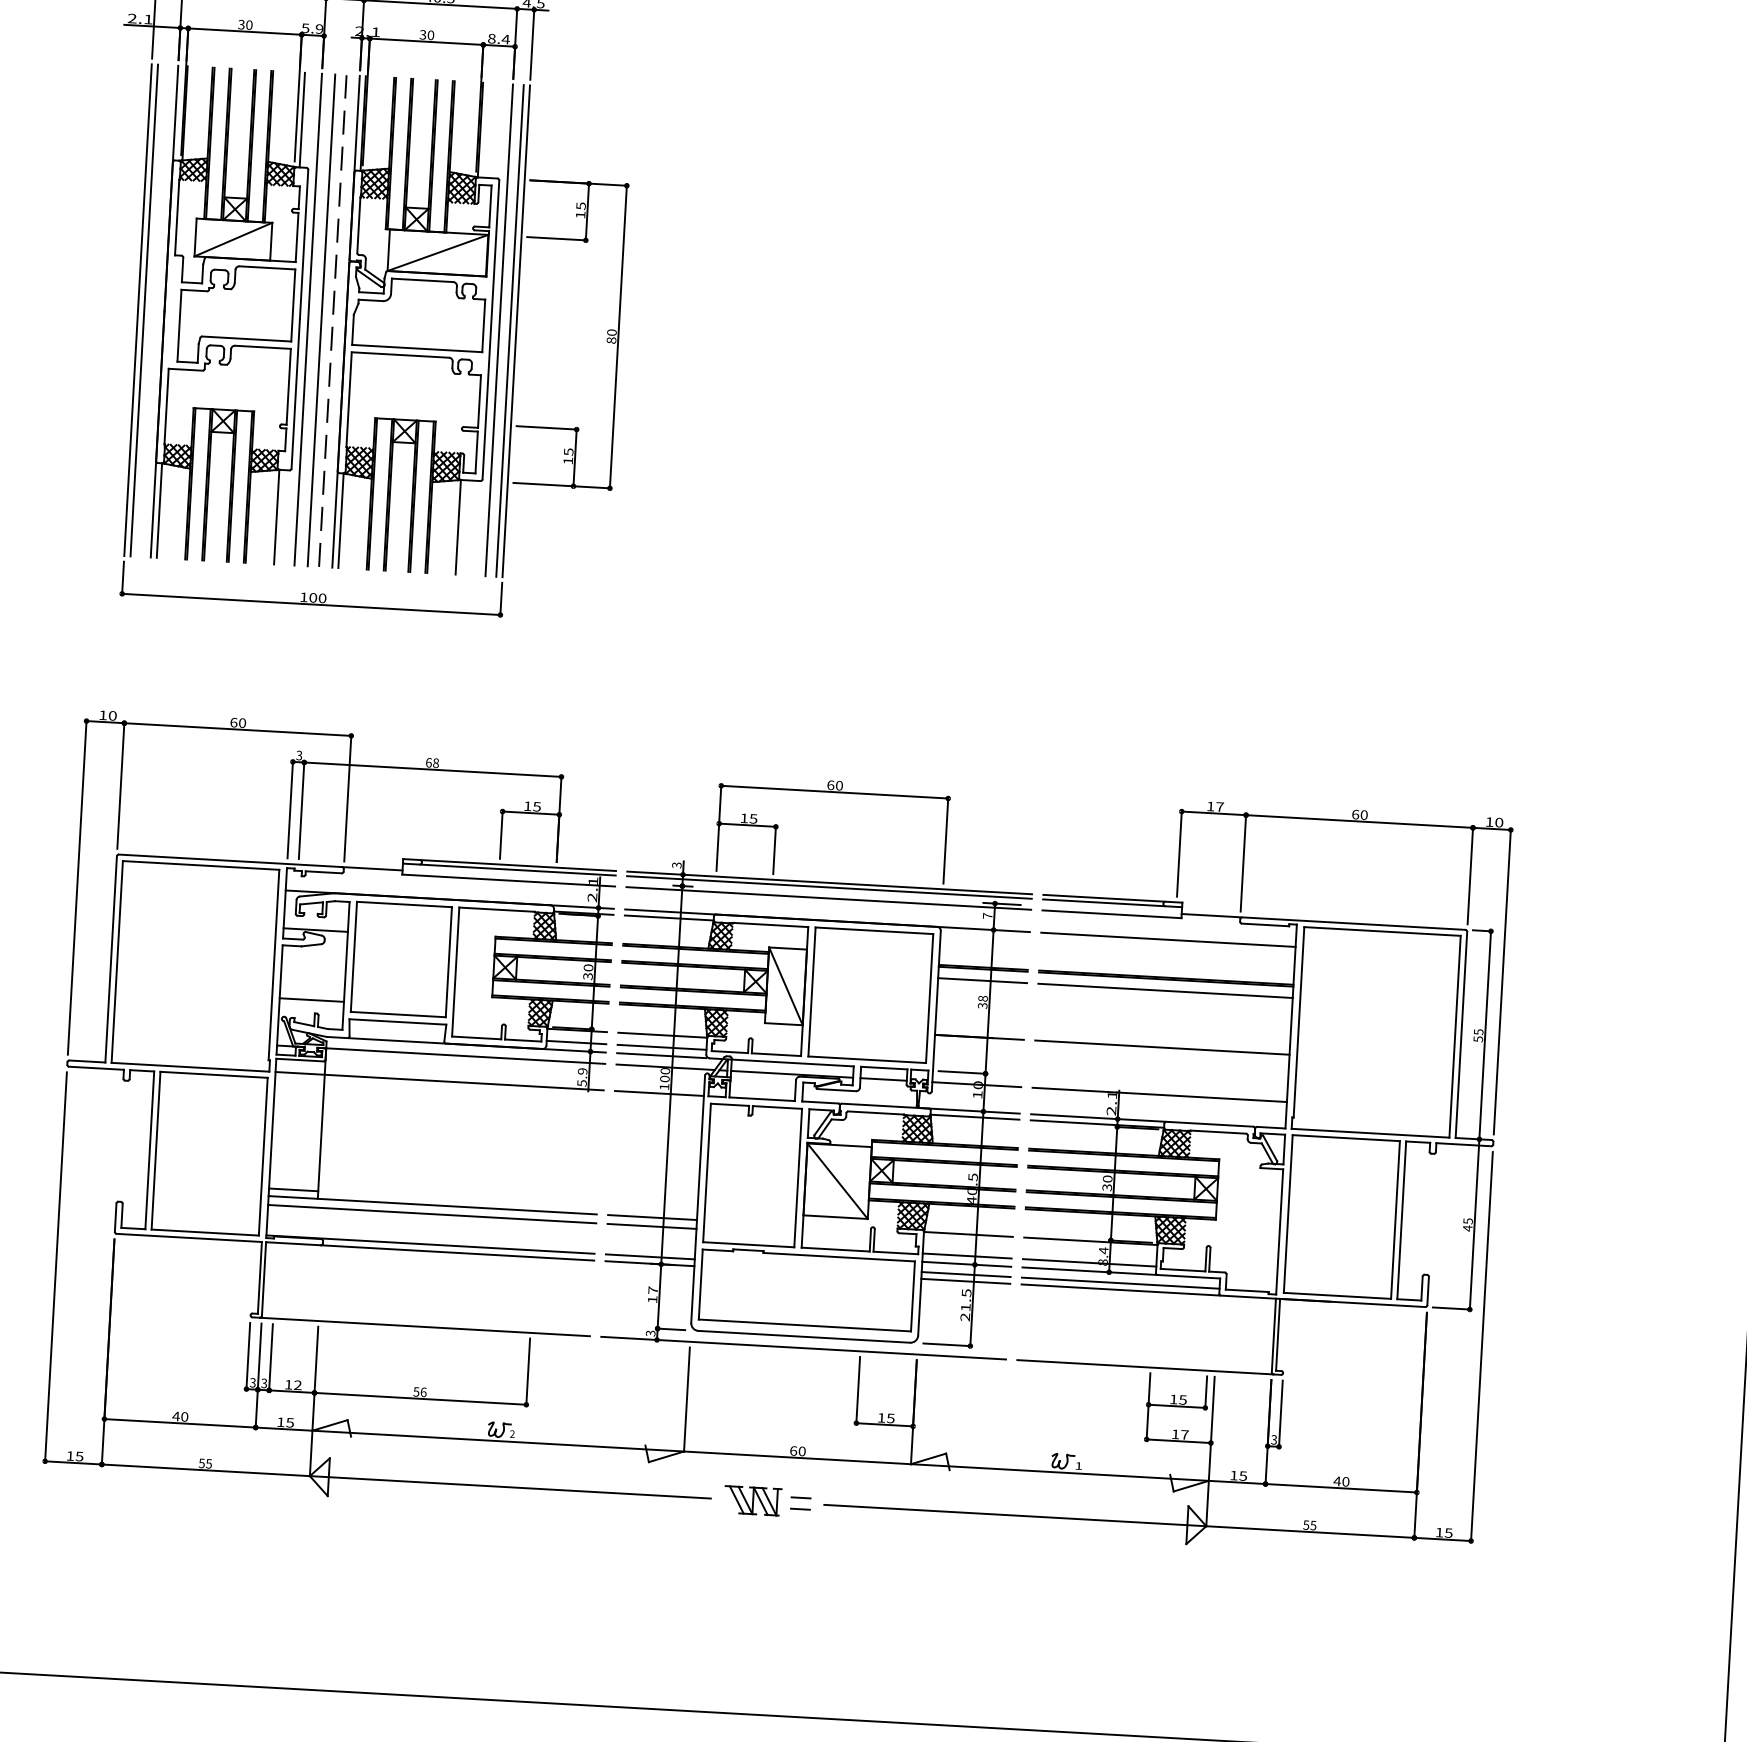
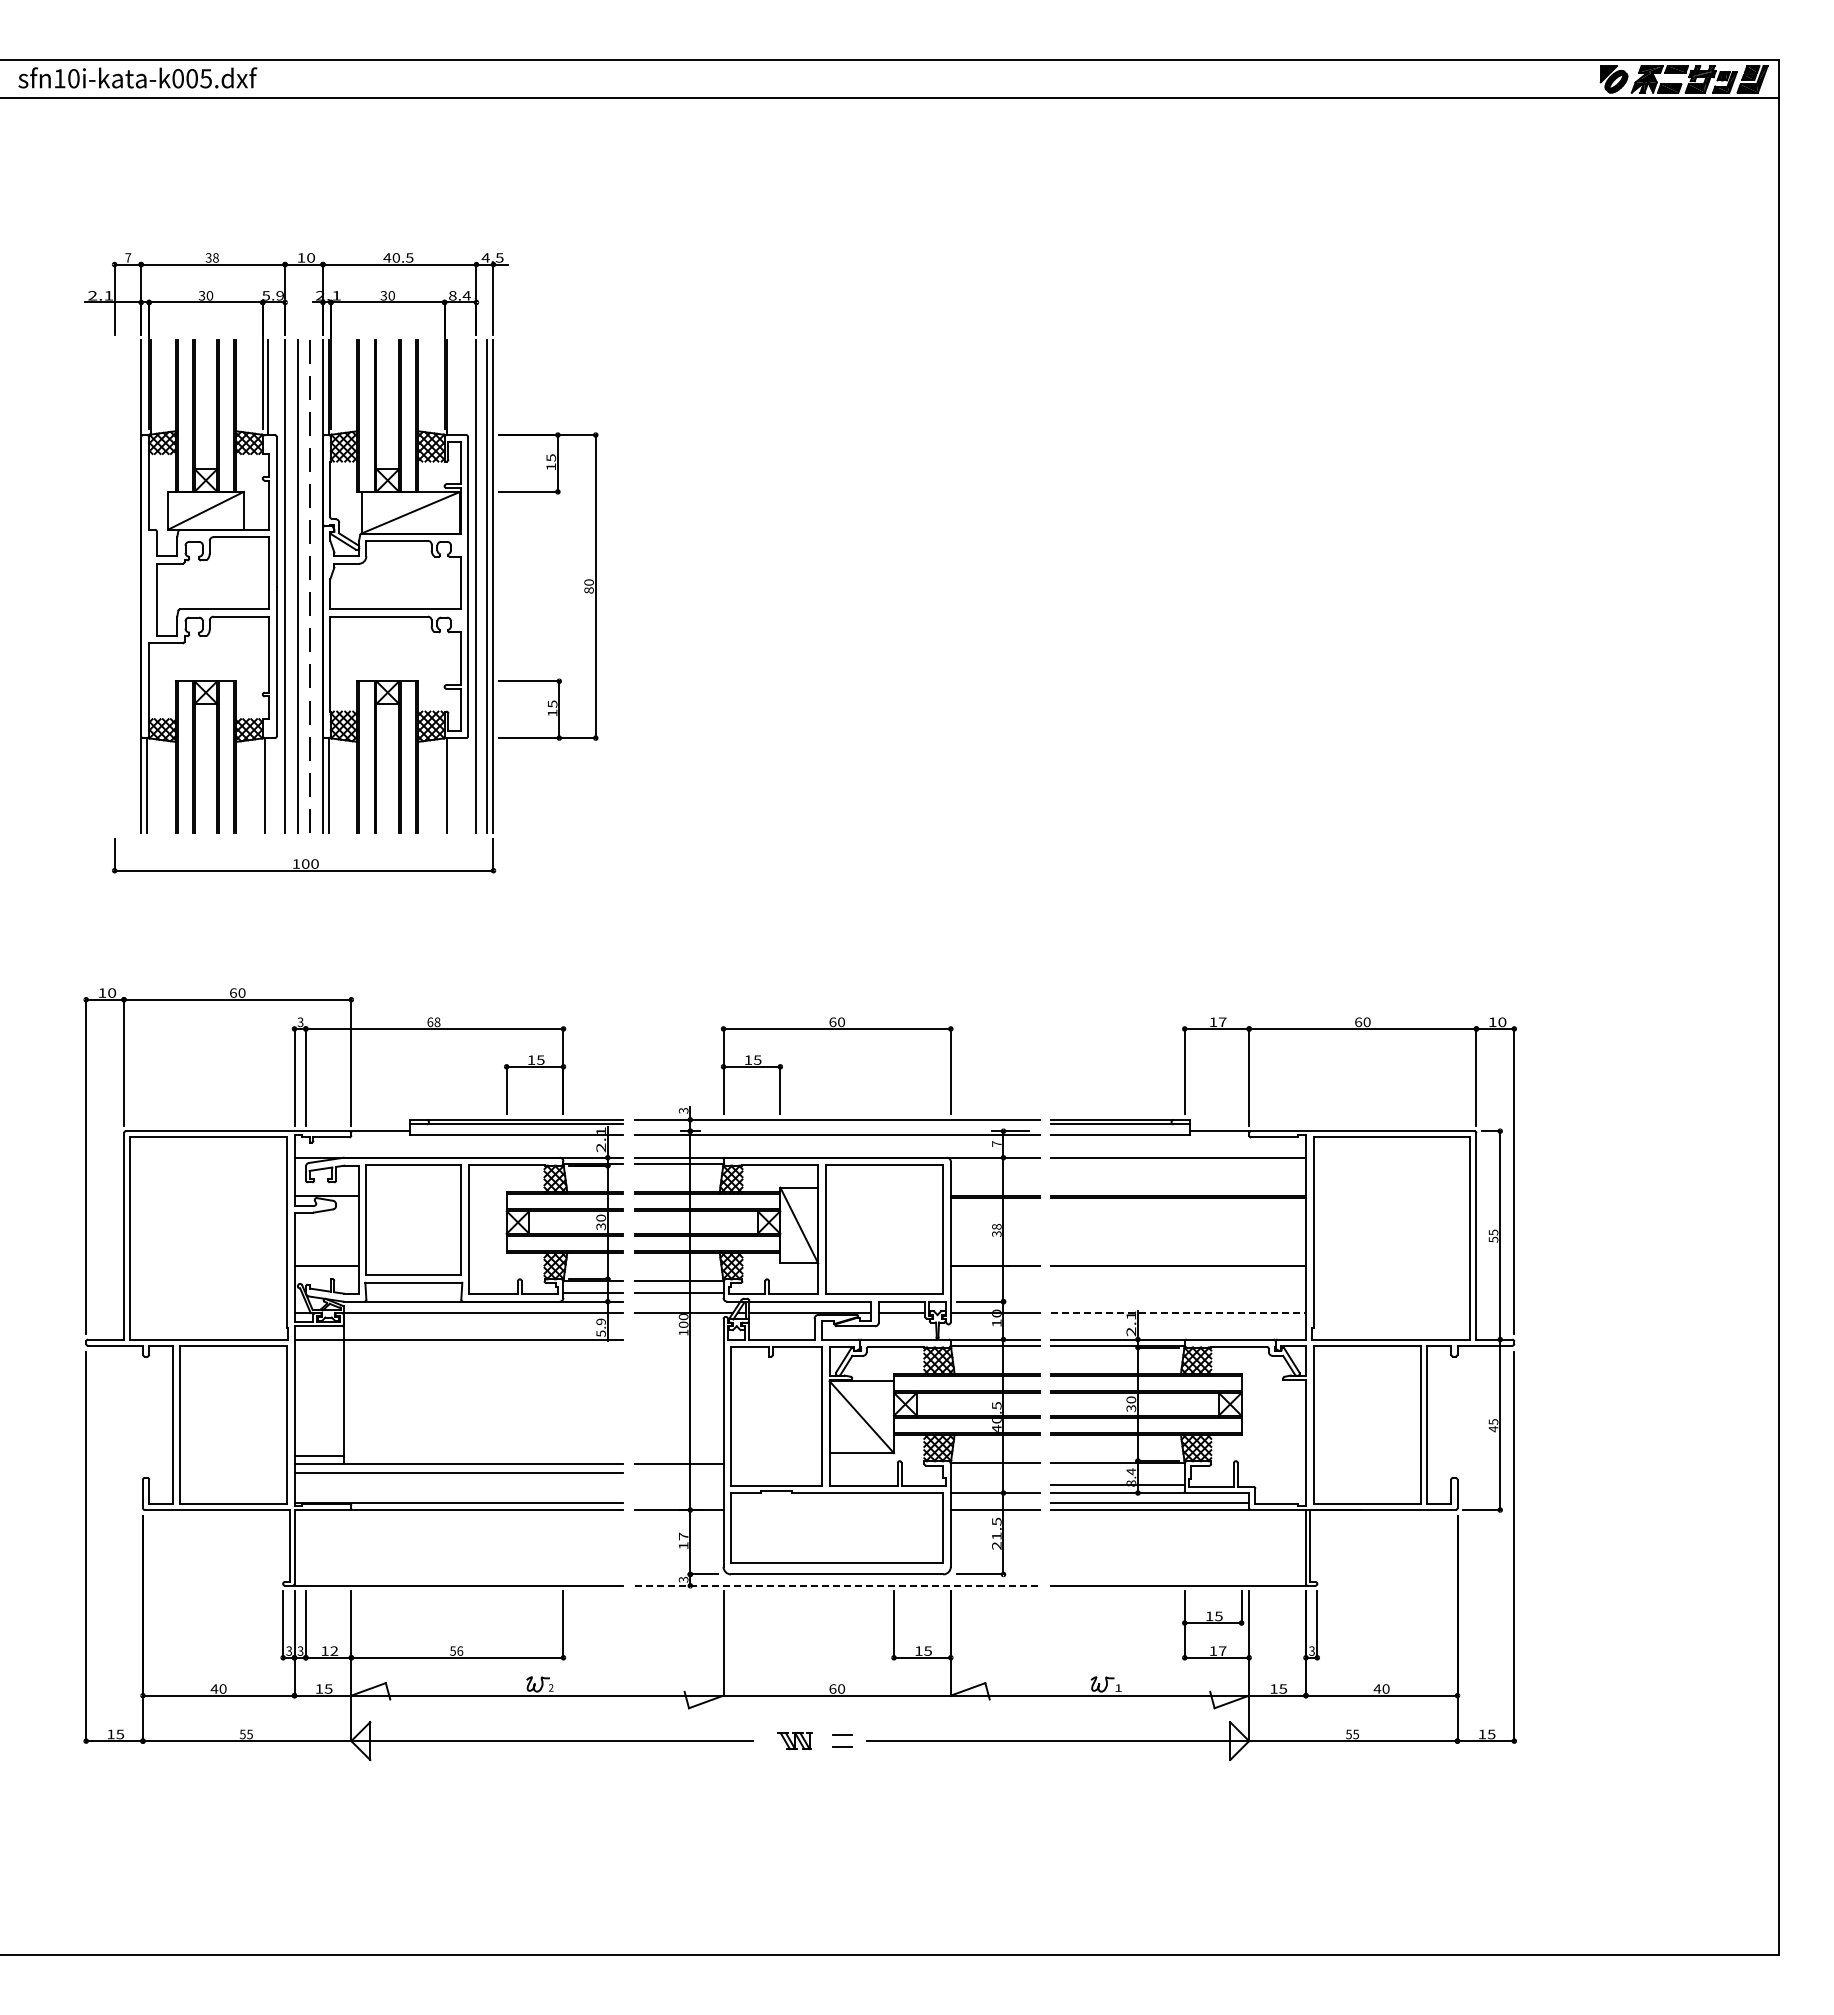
line: (137, 310) -> (114, 586), removed
line: (143, 310) -> (120, 586), removed
line: (828, 887) -> (836, 1124), removed
line: (981, 980) -> (994, 1208), removed
line: (1165, 990) -> (1178, 1208), removed
line: (661, 1055) -> (678, 1301), removed
line: (658, 1093) -> (678, 1339), removed
line: (1160, 1095) -> (1179, 1313), solid -> dashed
line: (651, 1226) -> (678, 1472), removed
line: (966, 1255) -> (994, 1484), removed
line: (649, 1257) -> (678, 1503), removed
line: (965, 1274) -> (994, 1503), removed
line: (803, 1347) -> (837, 1585), solid -> dashed
part: (752, 1500) -> (794, 1740), size x0.6

